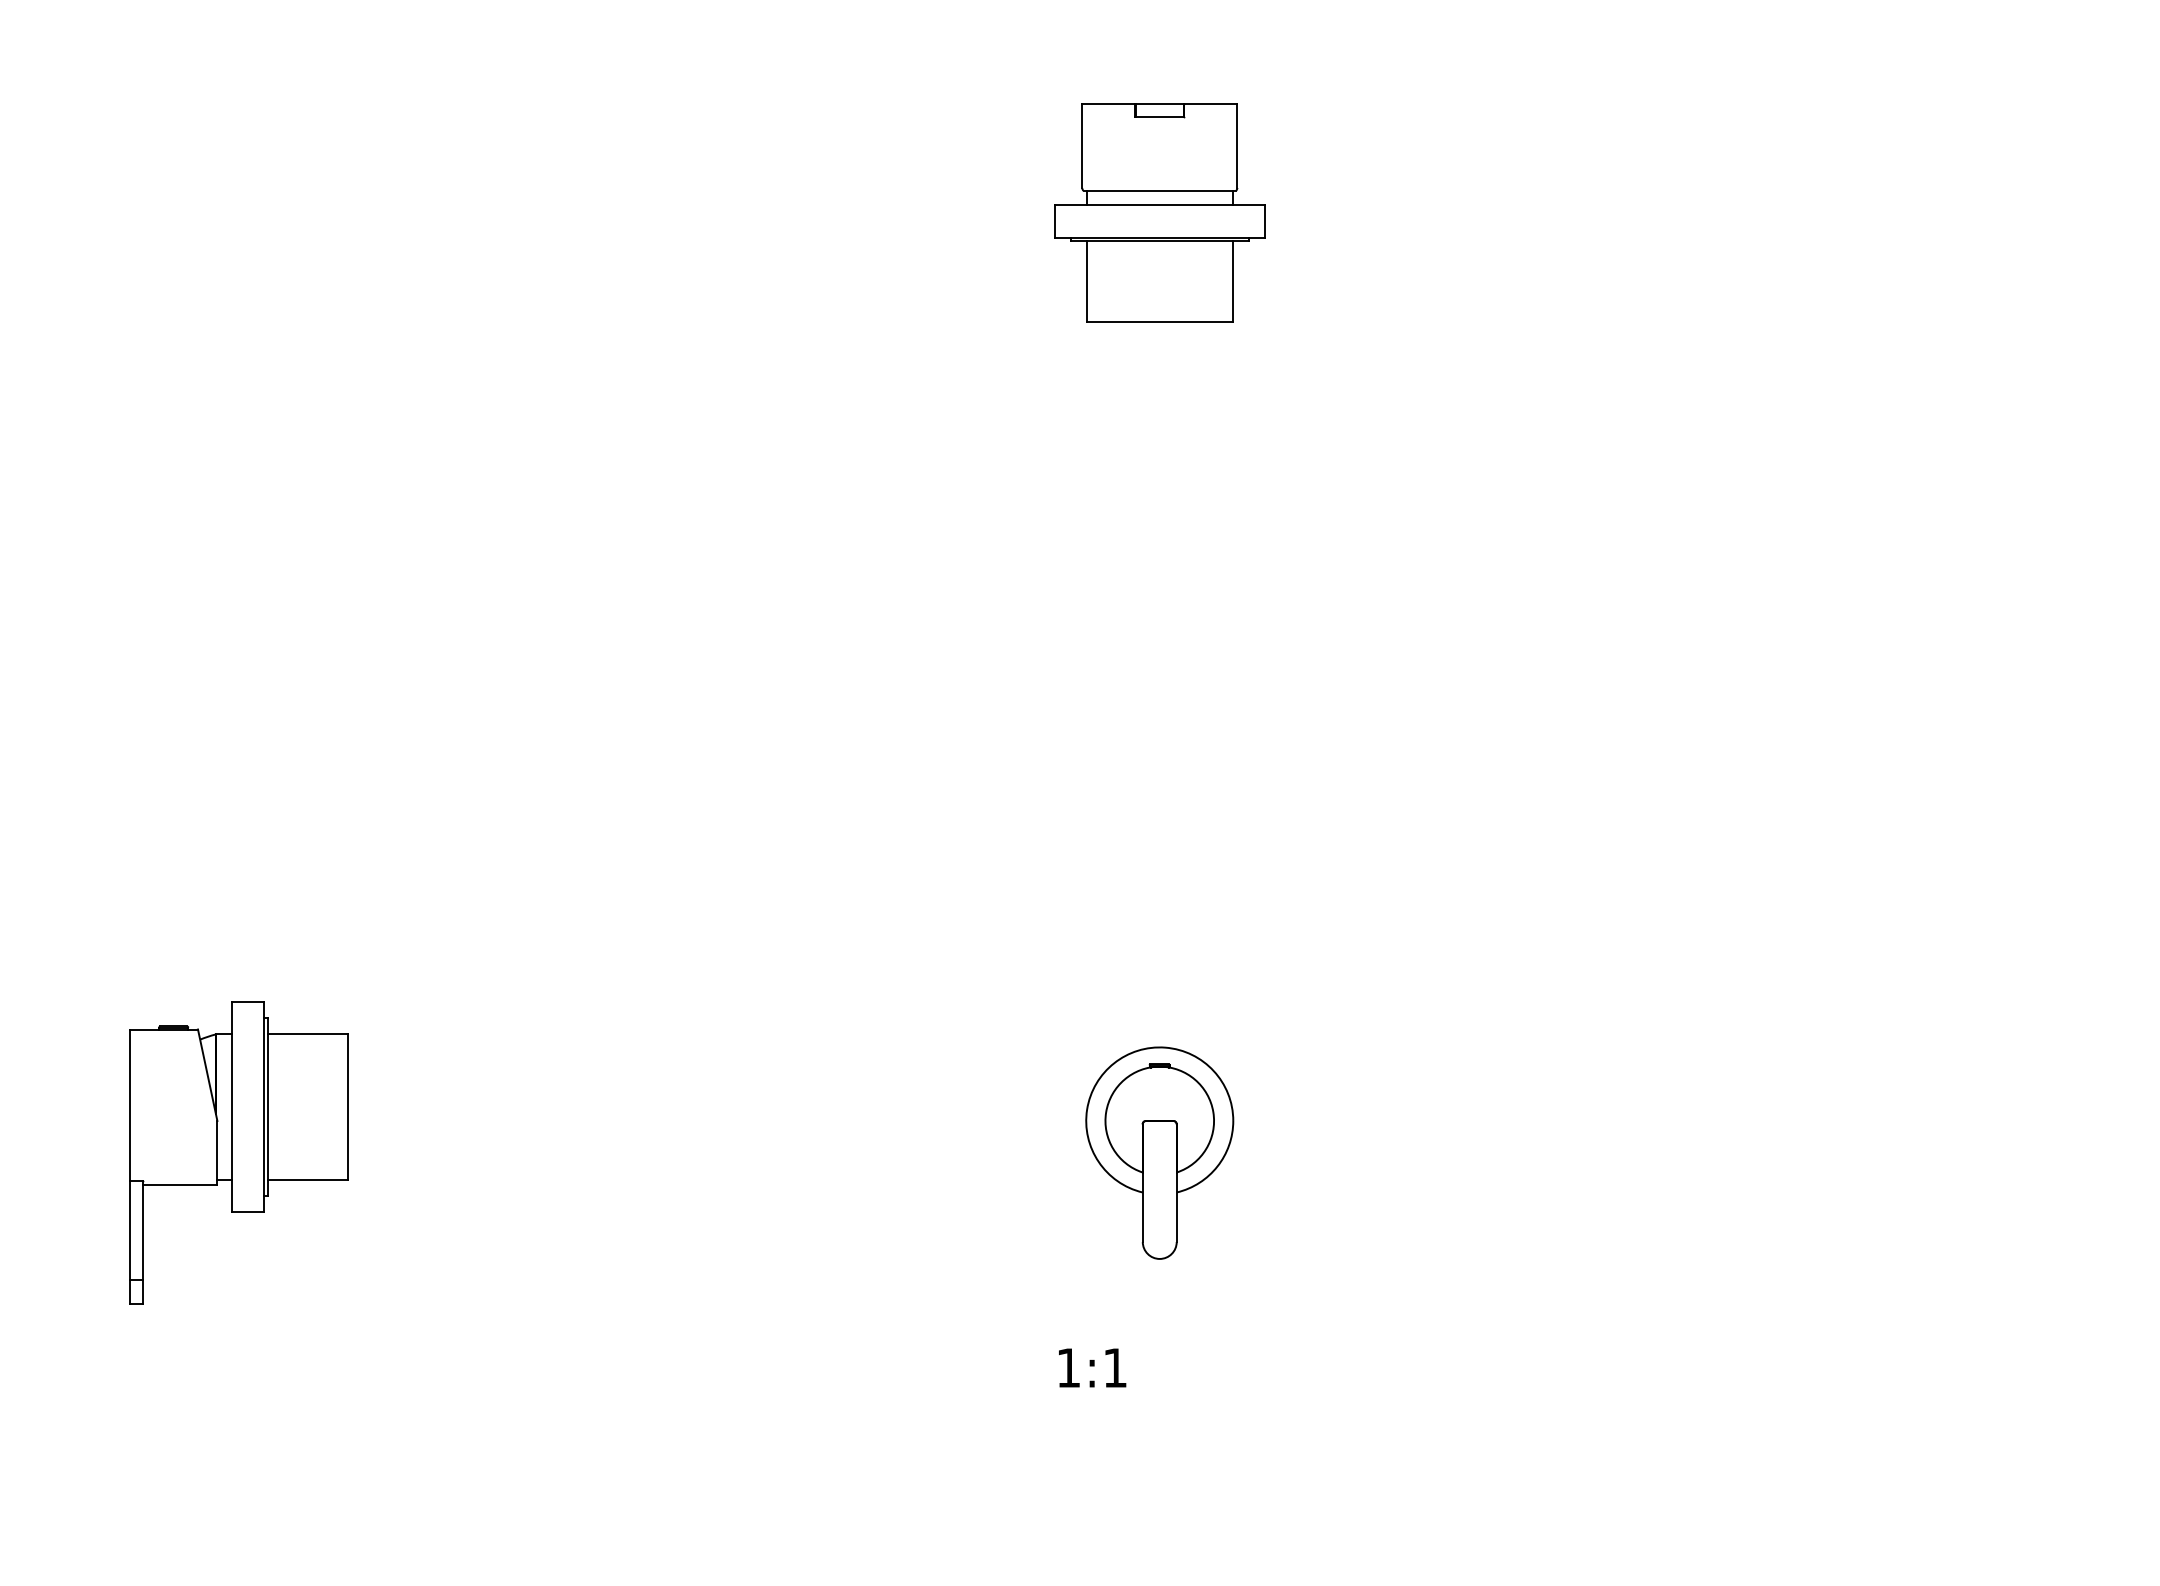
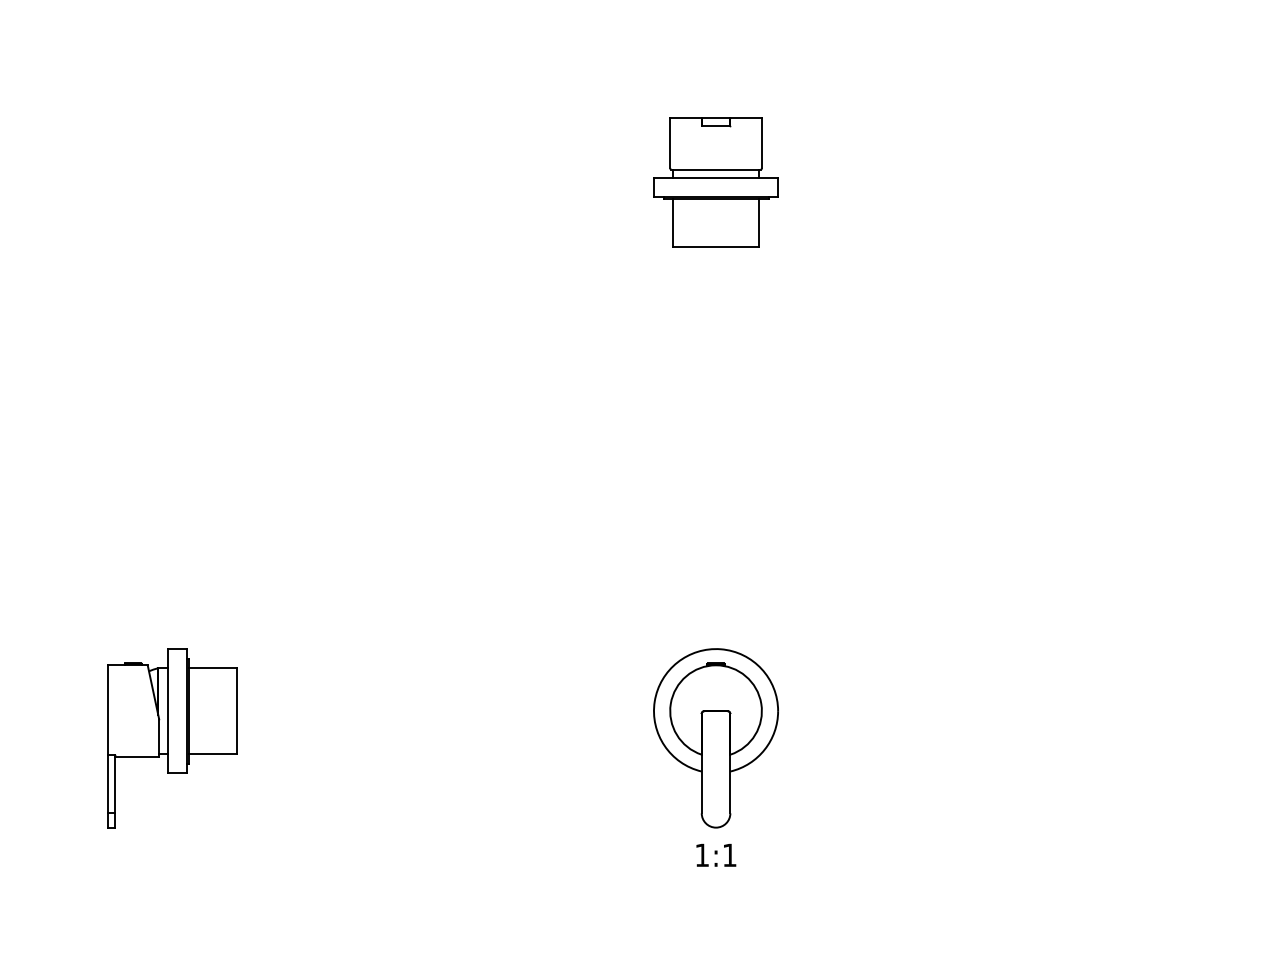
part: (1158, 1153) -> (715, 738), size x1.43
text: (1092, 1368) -> (716, 855), moved

